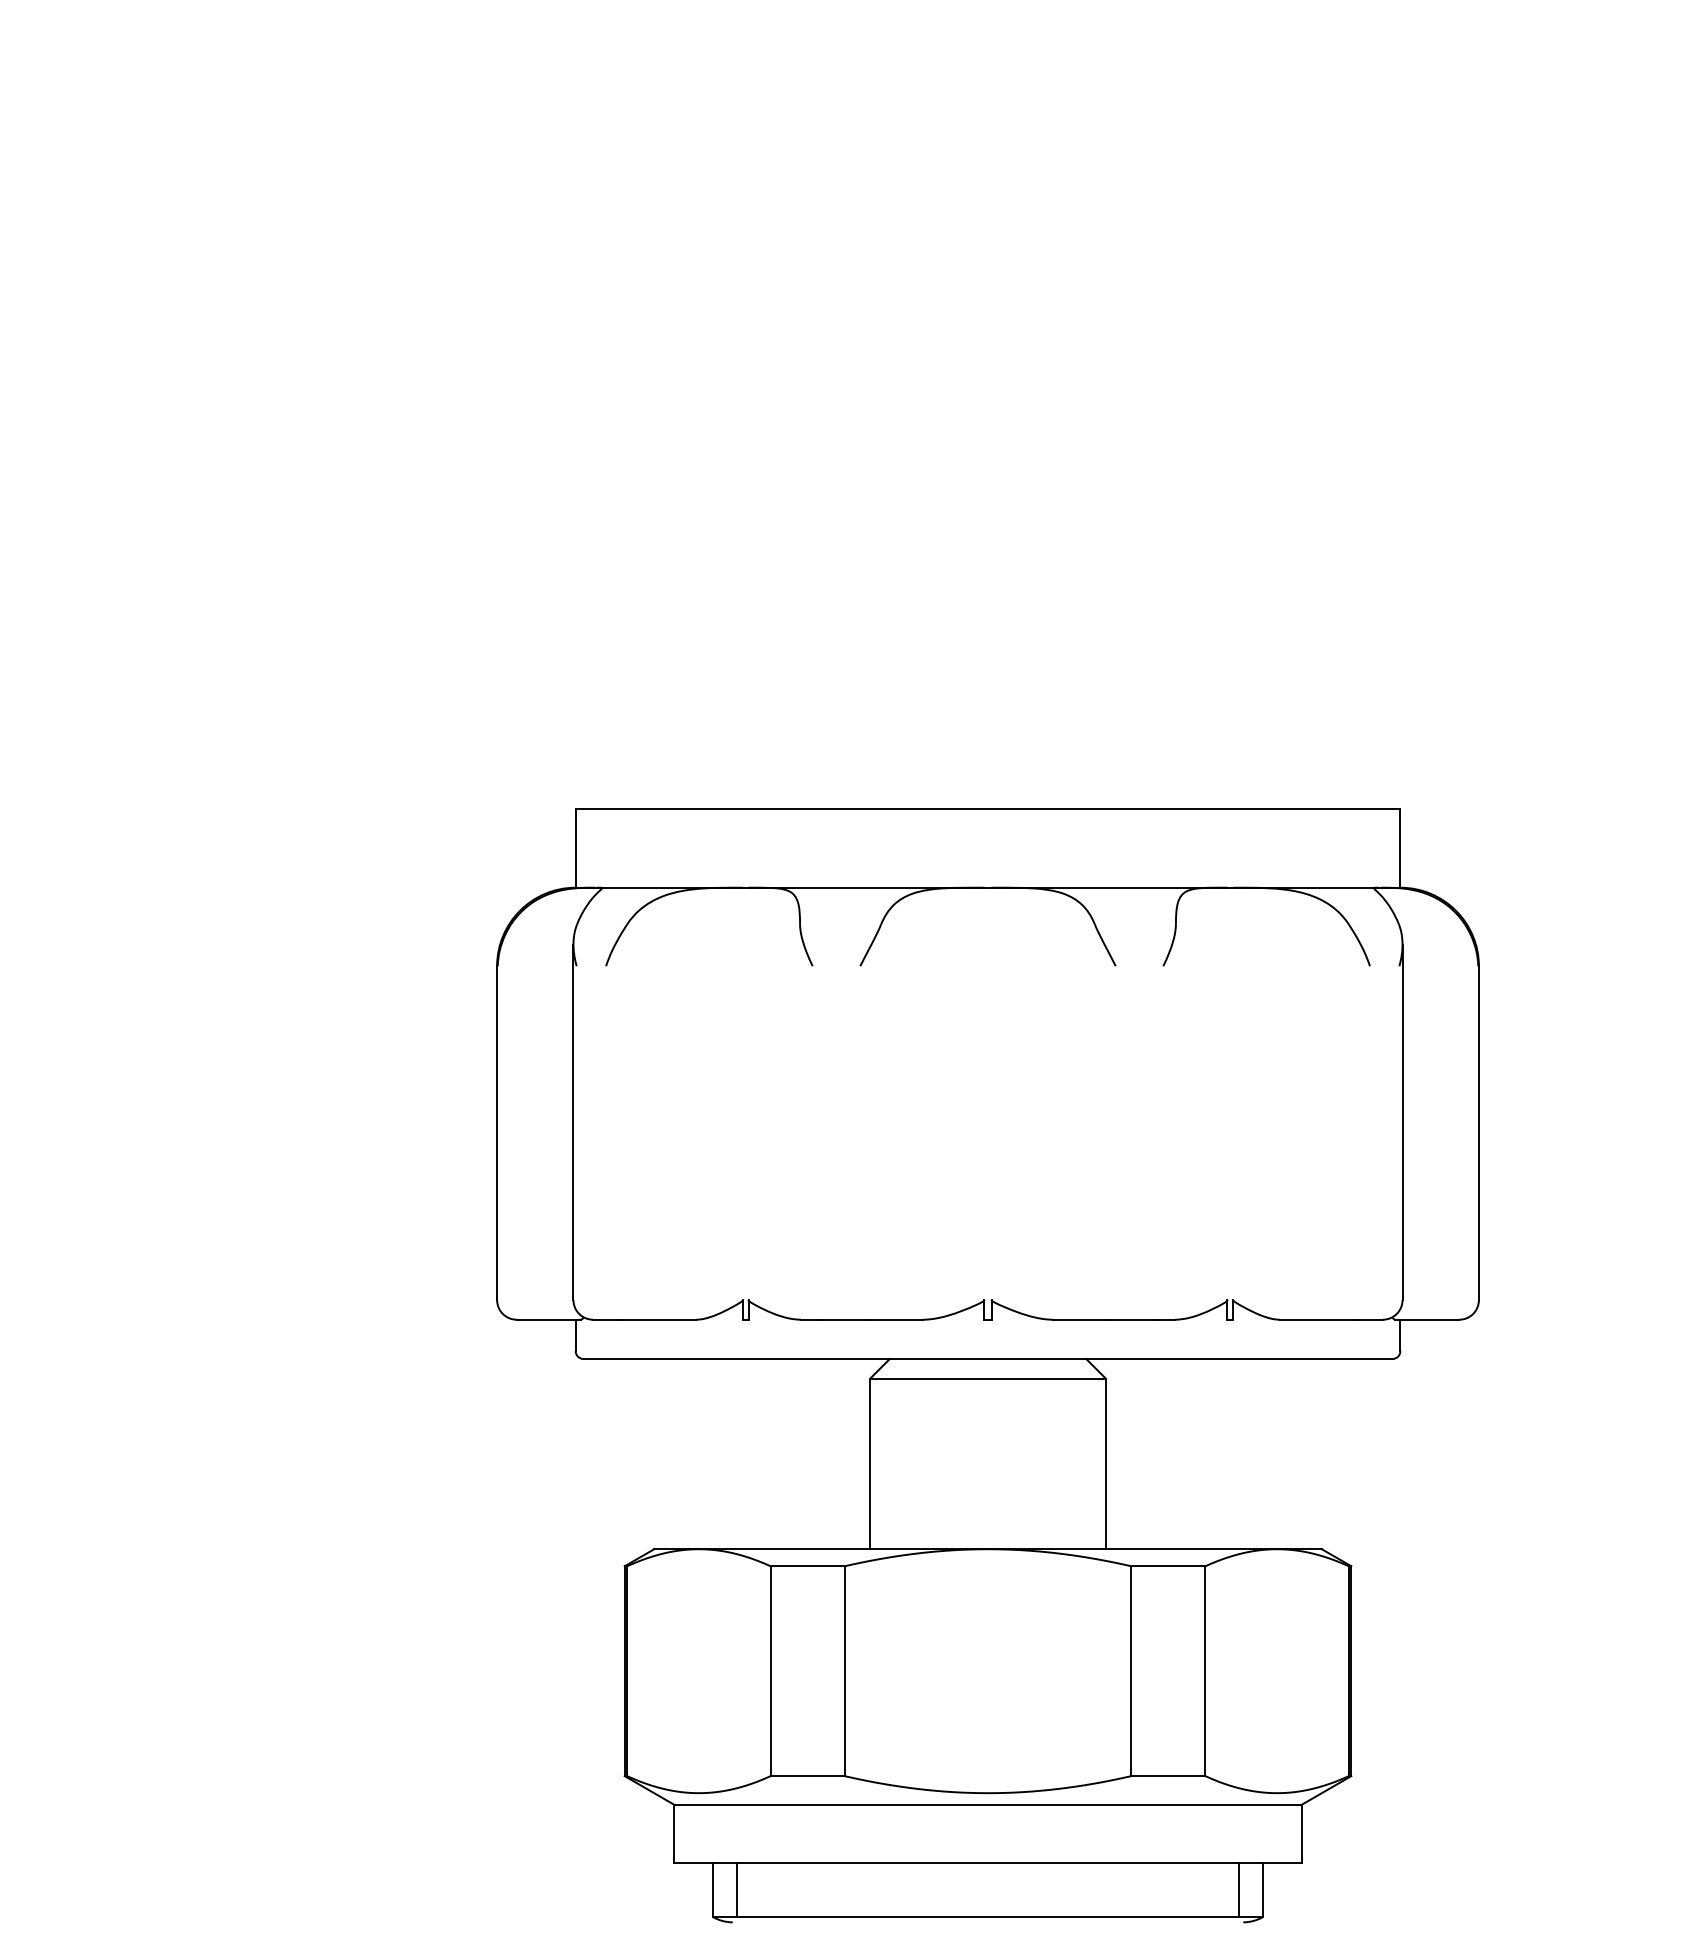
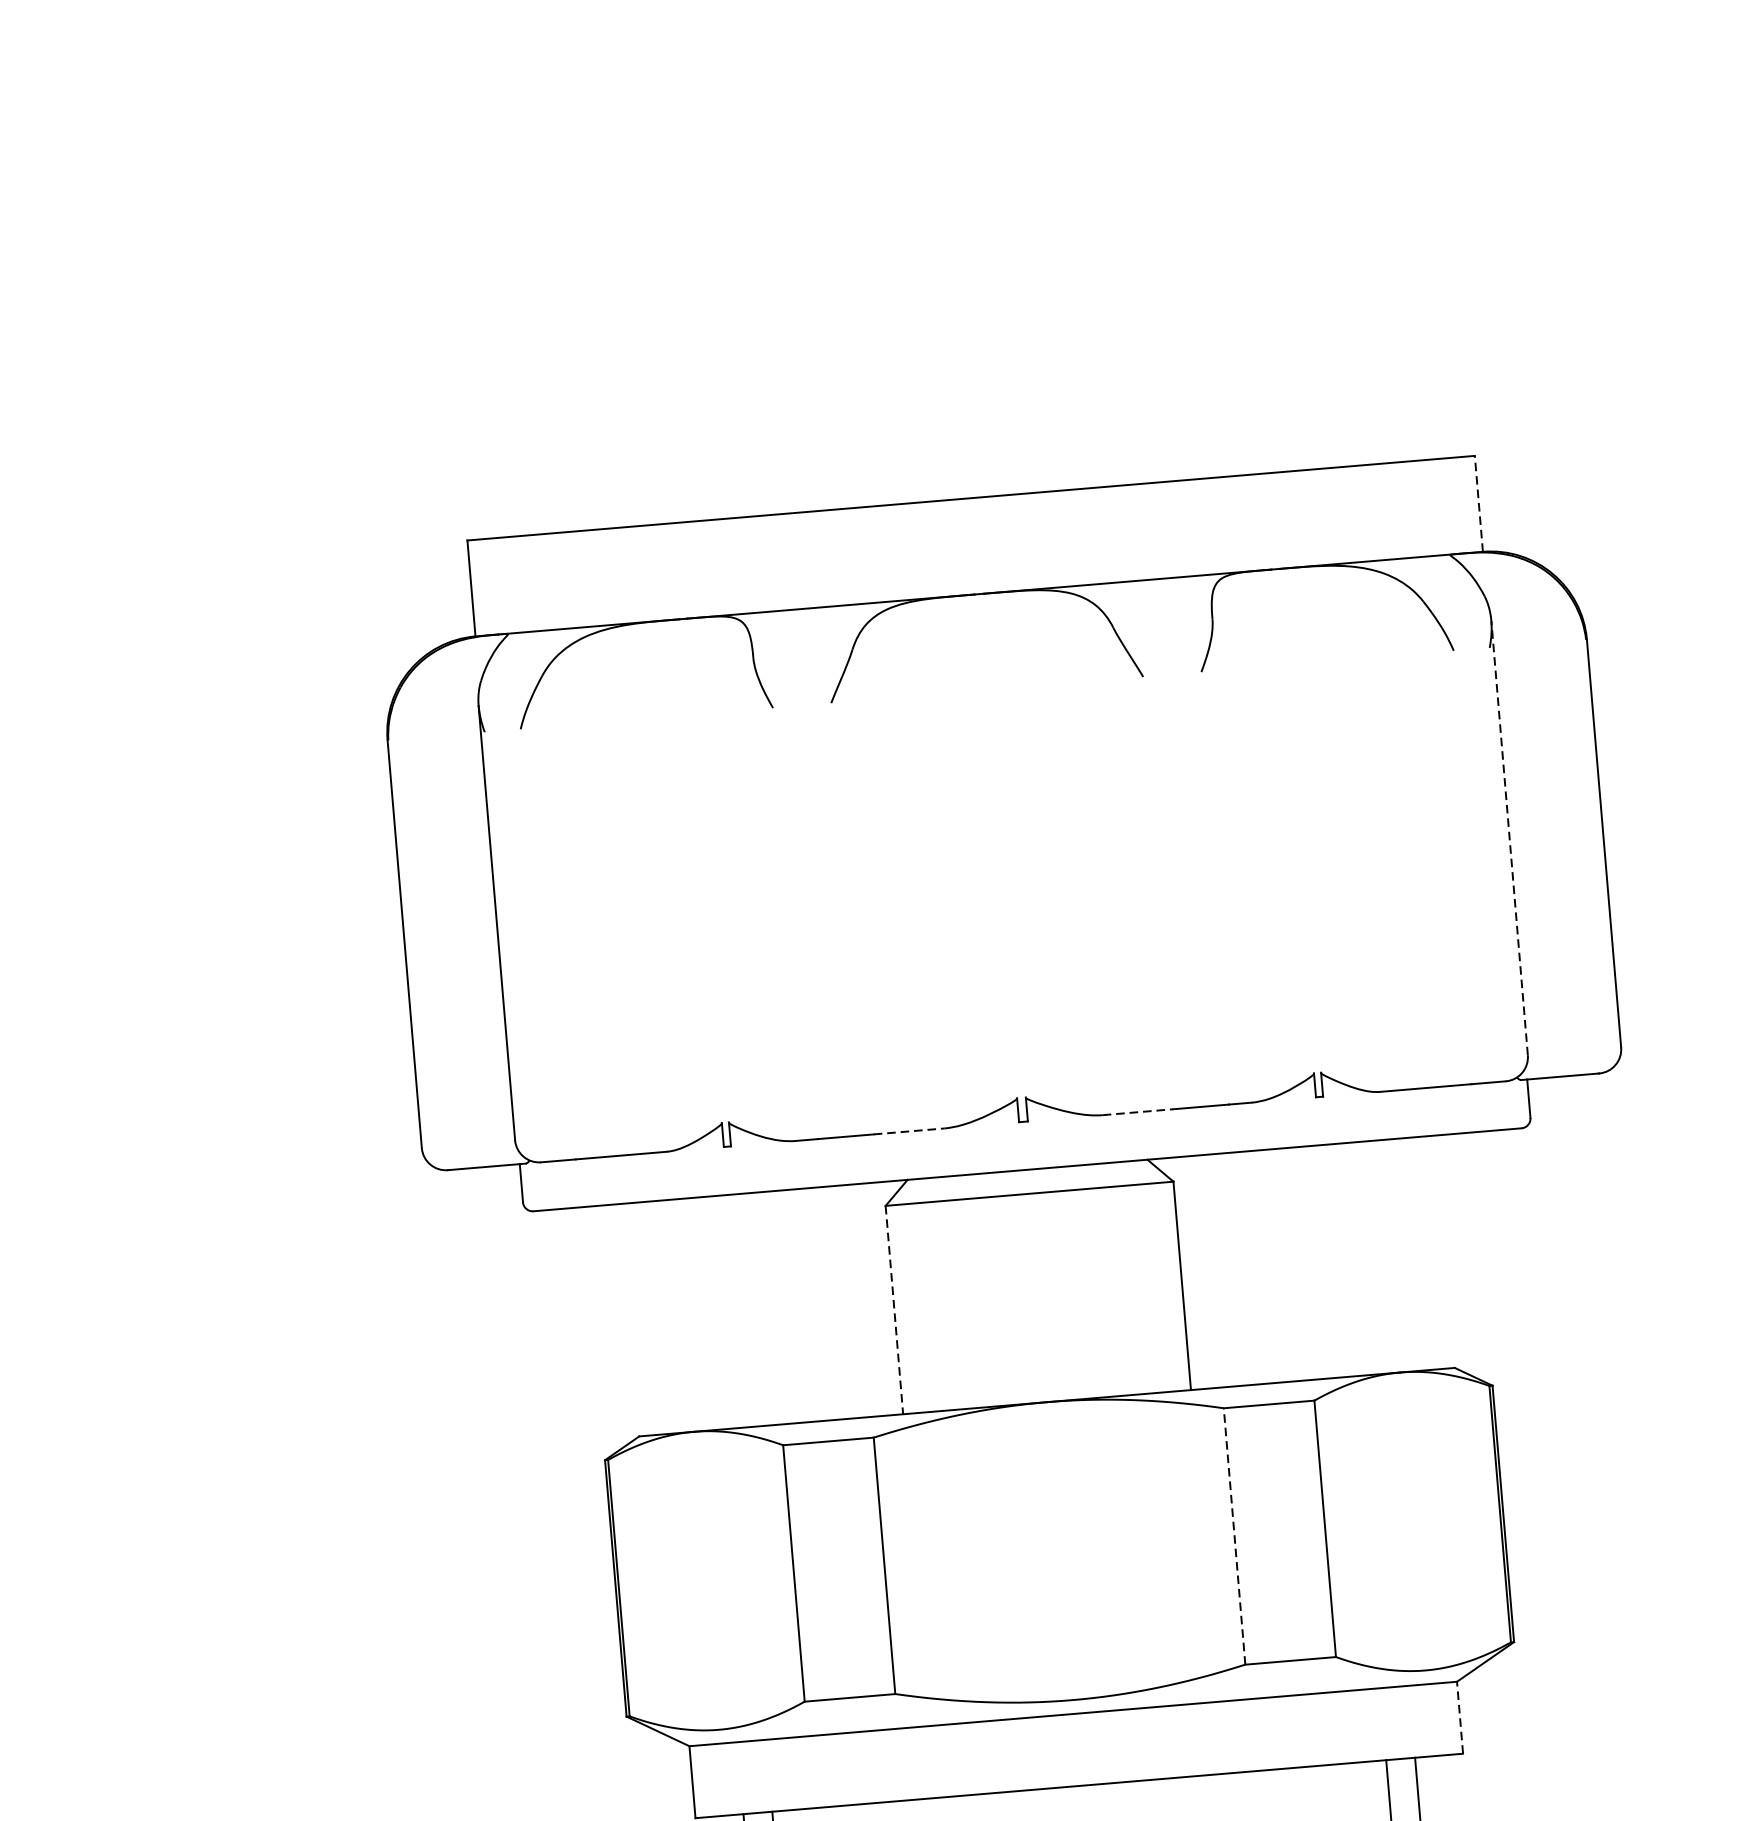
line: (1400, 847) -> (1478, 502), solid -> dashed
line: (1402, 1122) -> (1509, 838), solid -> dashed
line: (894, 1319) -> (909, 1131), solid -> dashed
line: (1081, 1319) -> (1137, 1111), solid -> dashed
line: (870, 1464) -> (894, 1310), solid -> dashed
line: (1131, 1671) -> (1234, 1536), solid -> dashed
line: (1302, 1833) -> (1460, 1717), solid -> dashed

